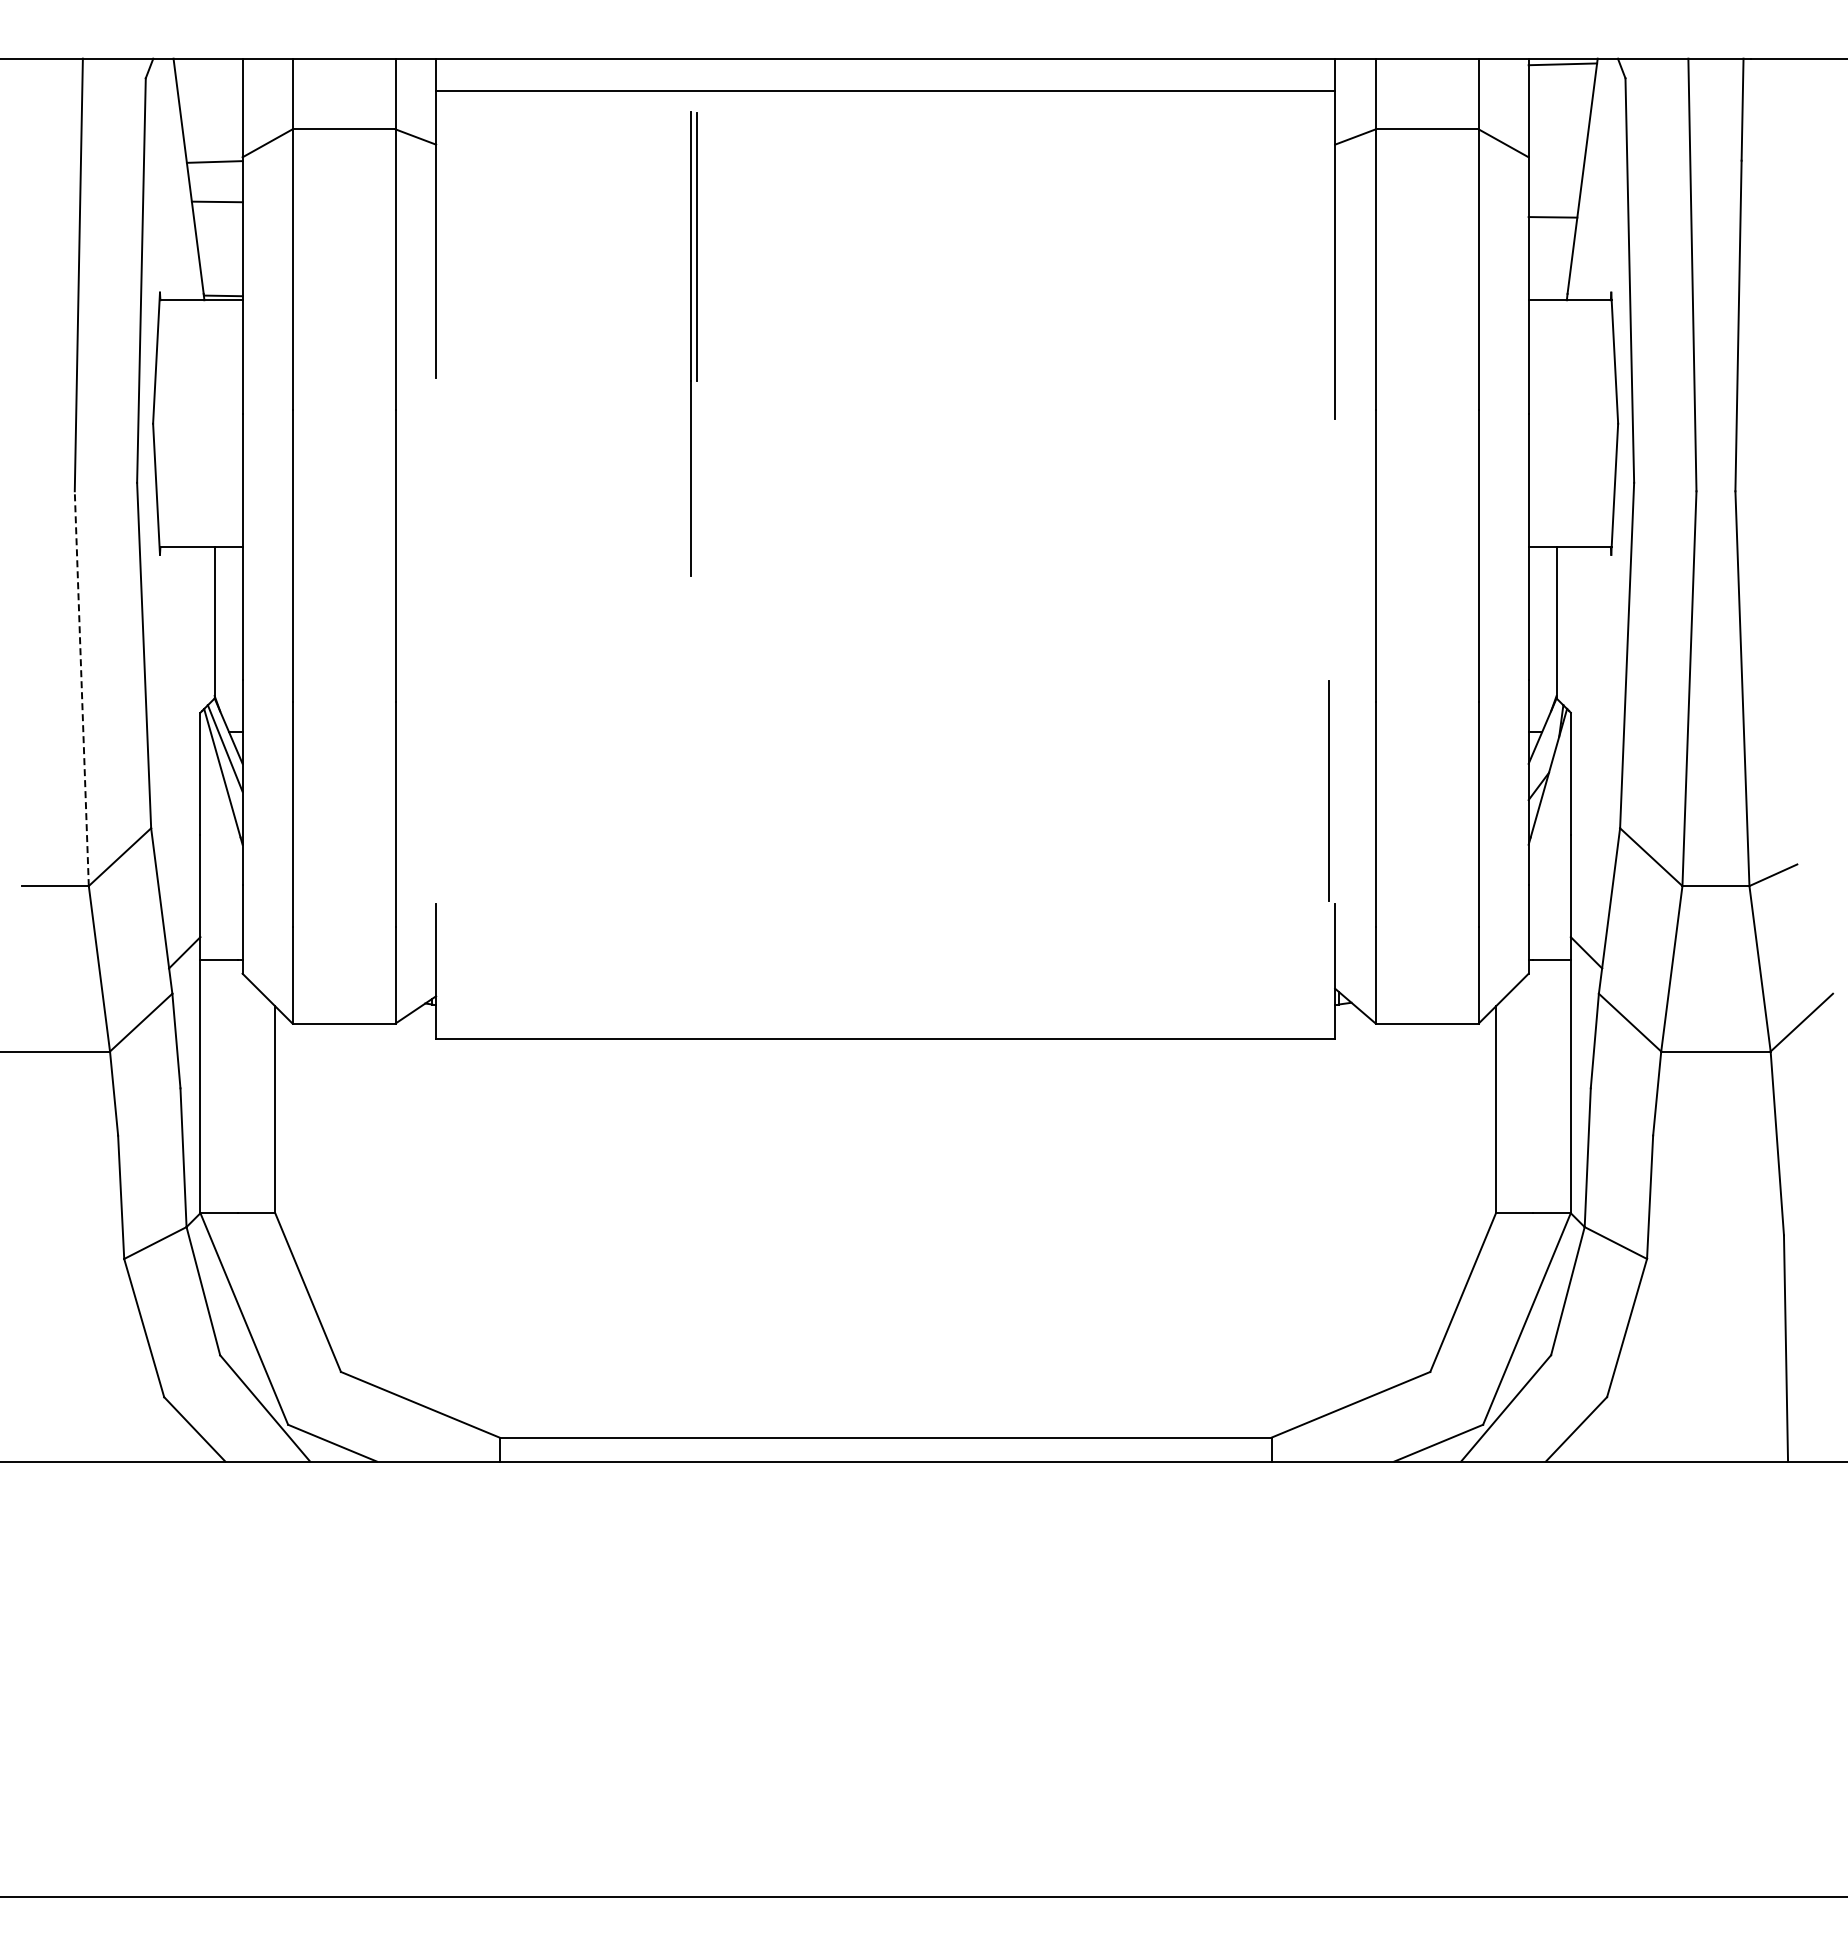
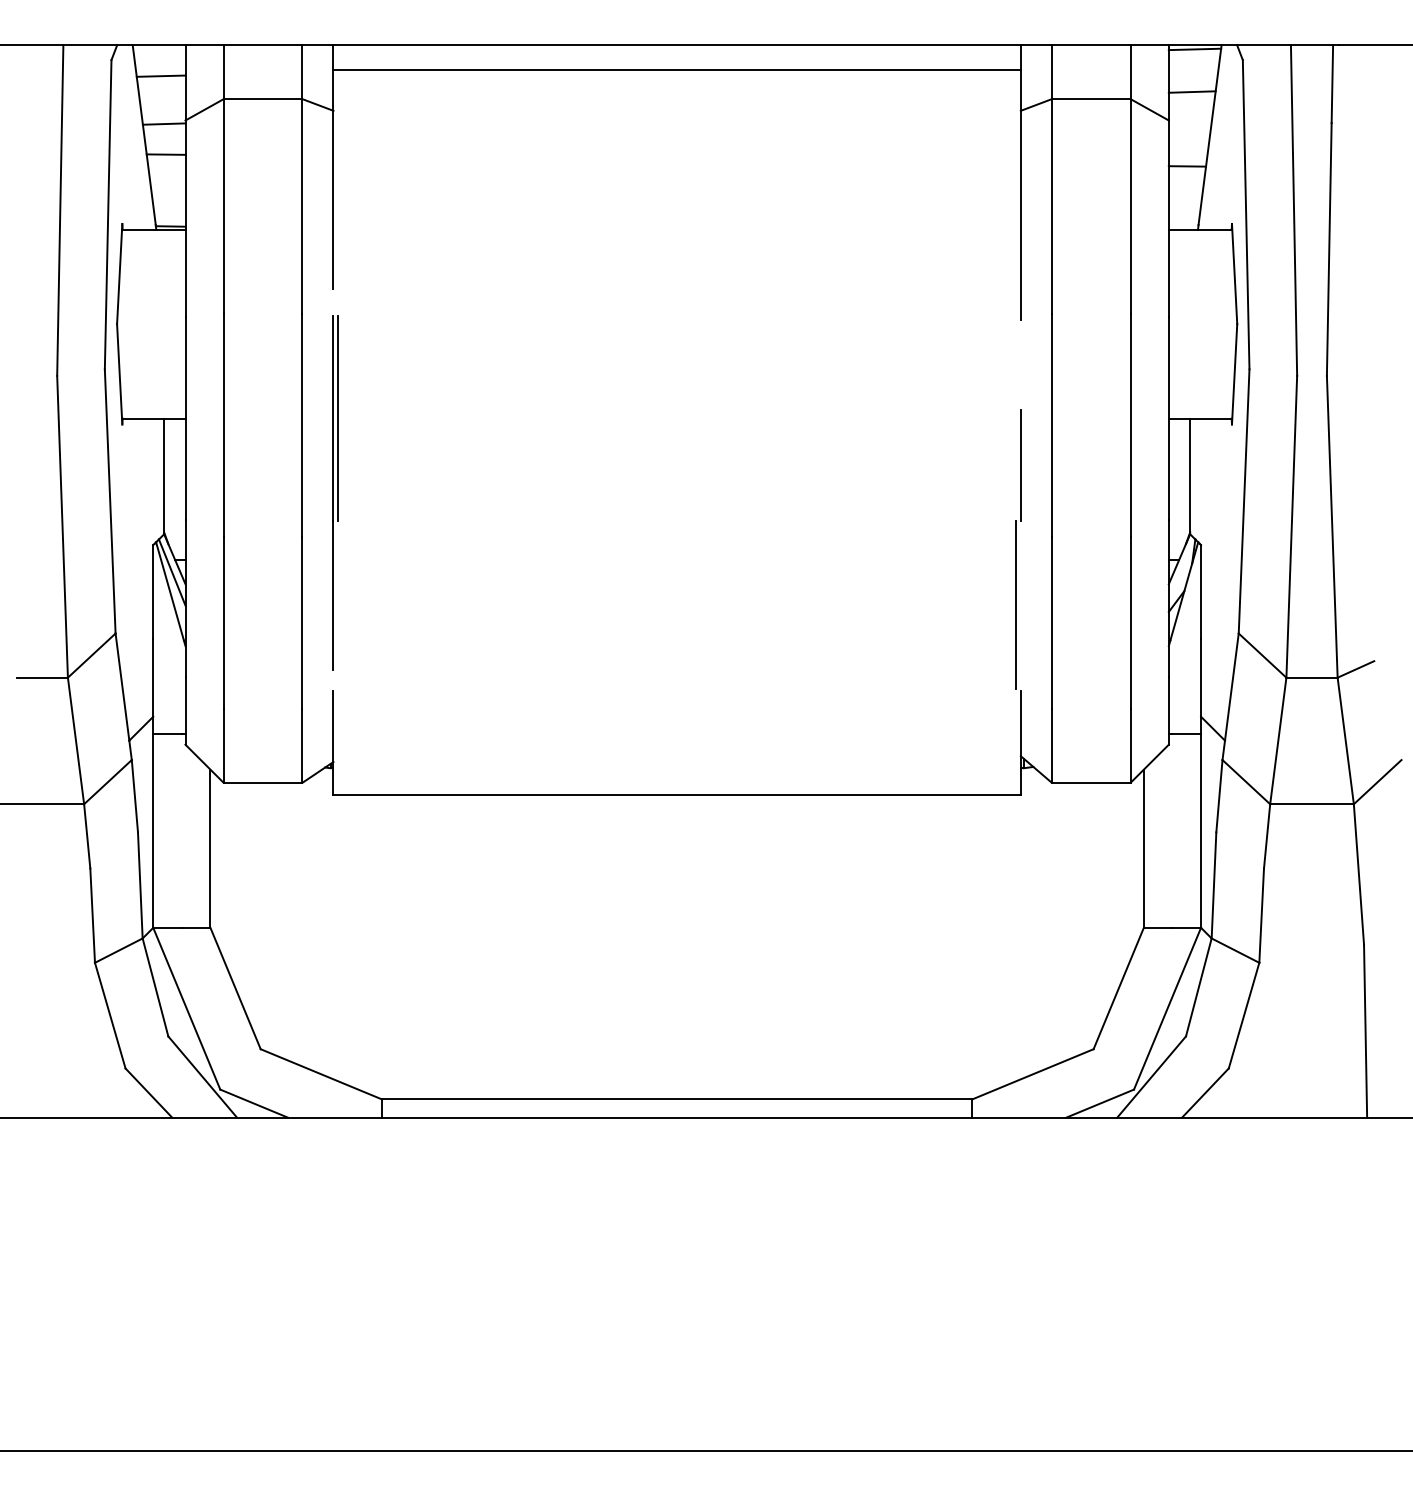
line: (210, 99) -> (160, 76), added
line: (1558, 120) -> (1191, 92), added
part: (693, 343) -> (335, 492), moved
line: (1335, 608) -> (1021, 465), added
line: (81, 688) -> (62, 526), dashed -> solid

